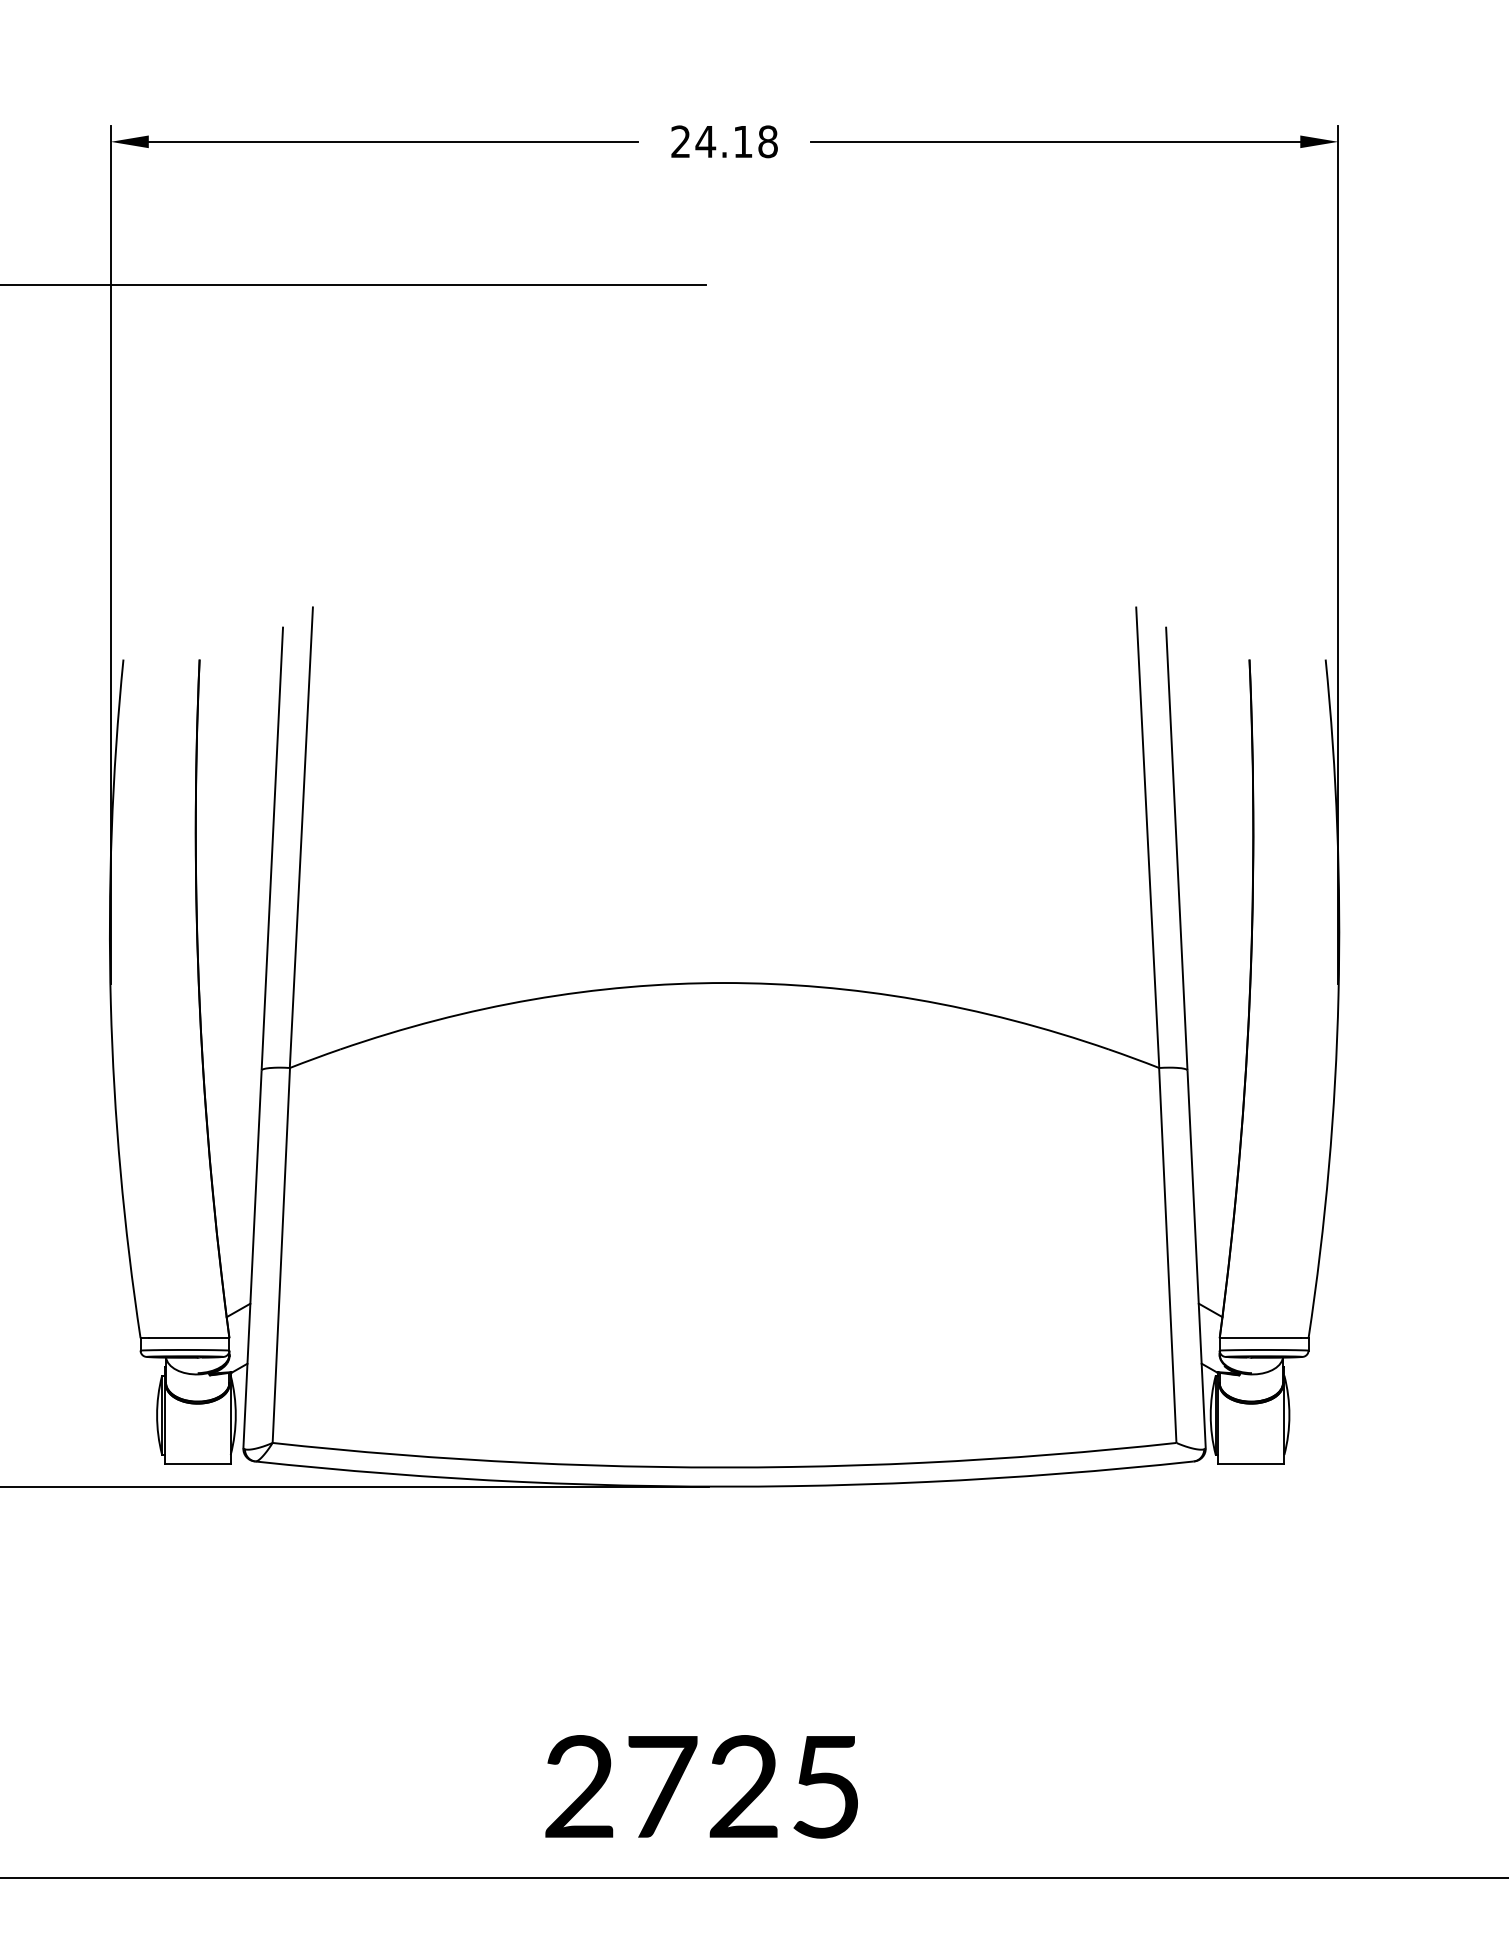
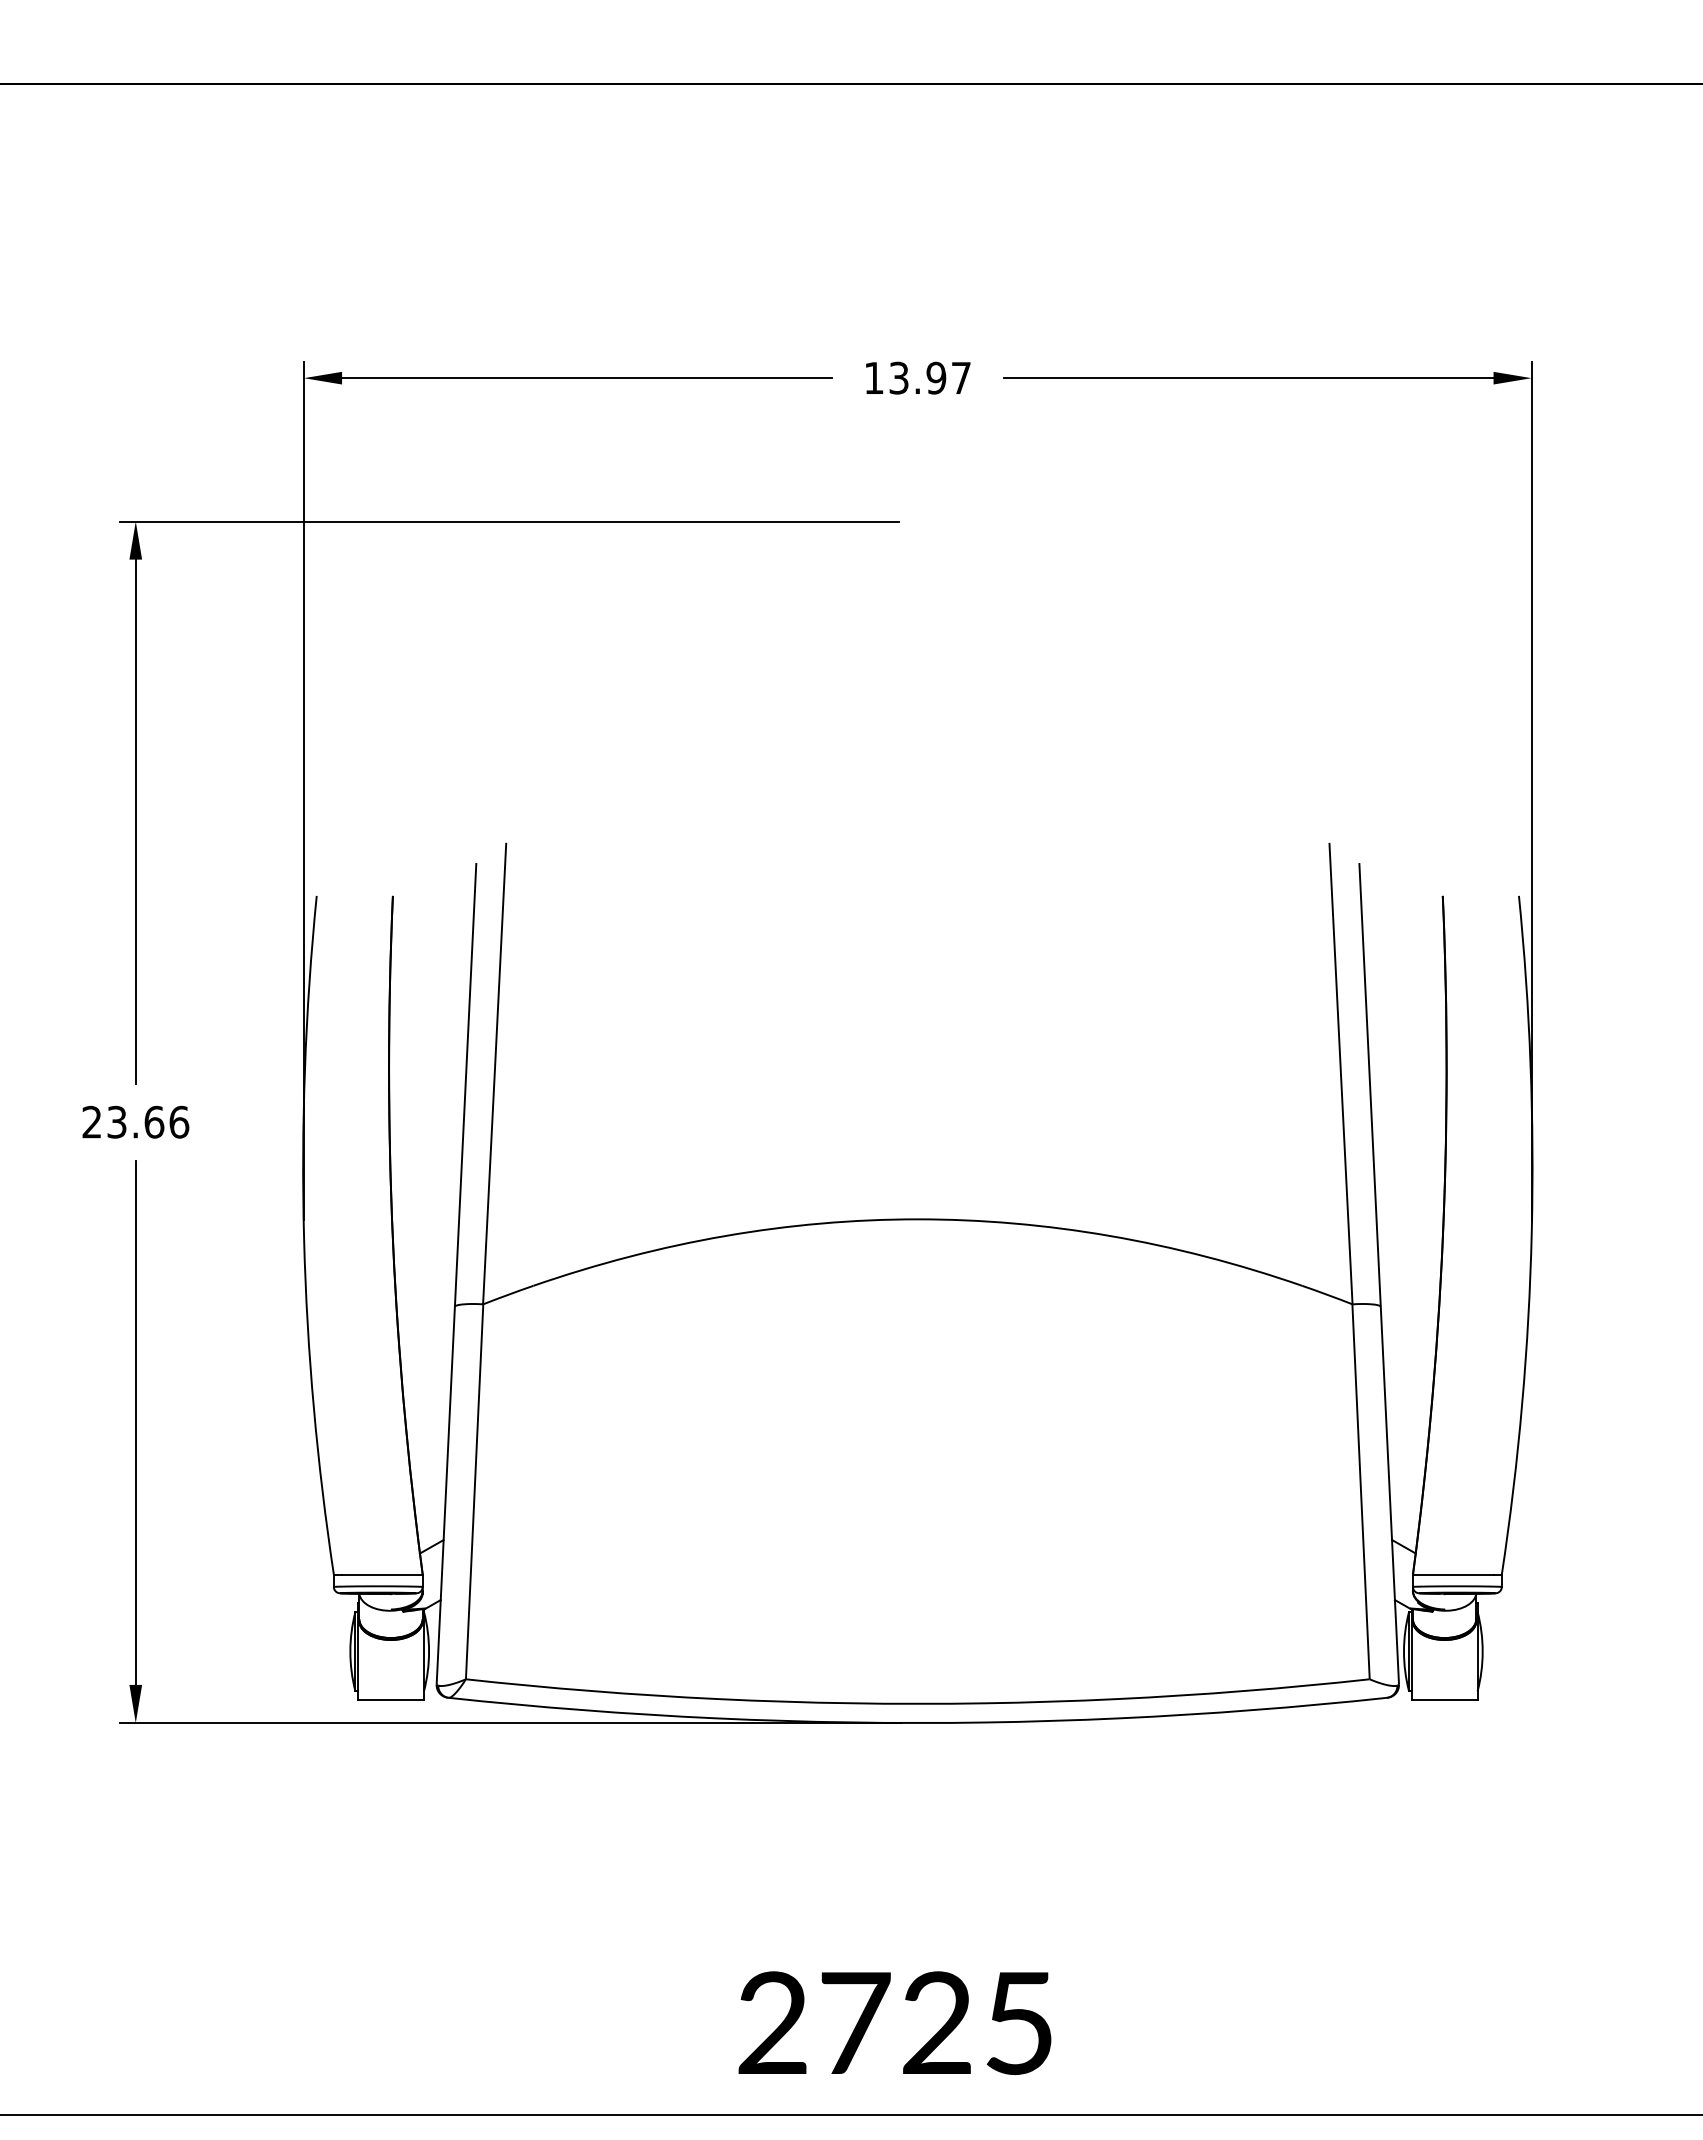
text: (724, 141) -> (917, 377), 24.18 -> 13.97

